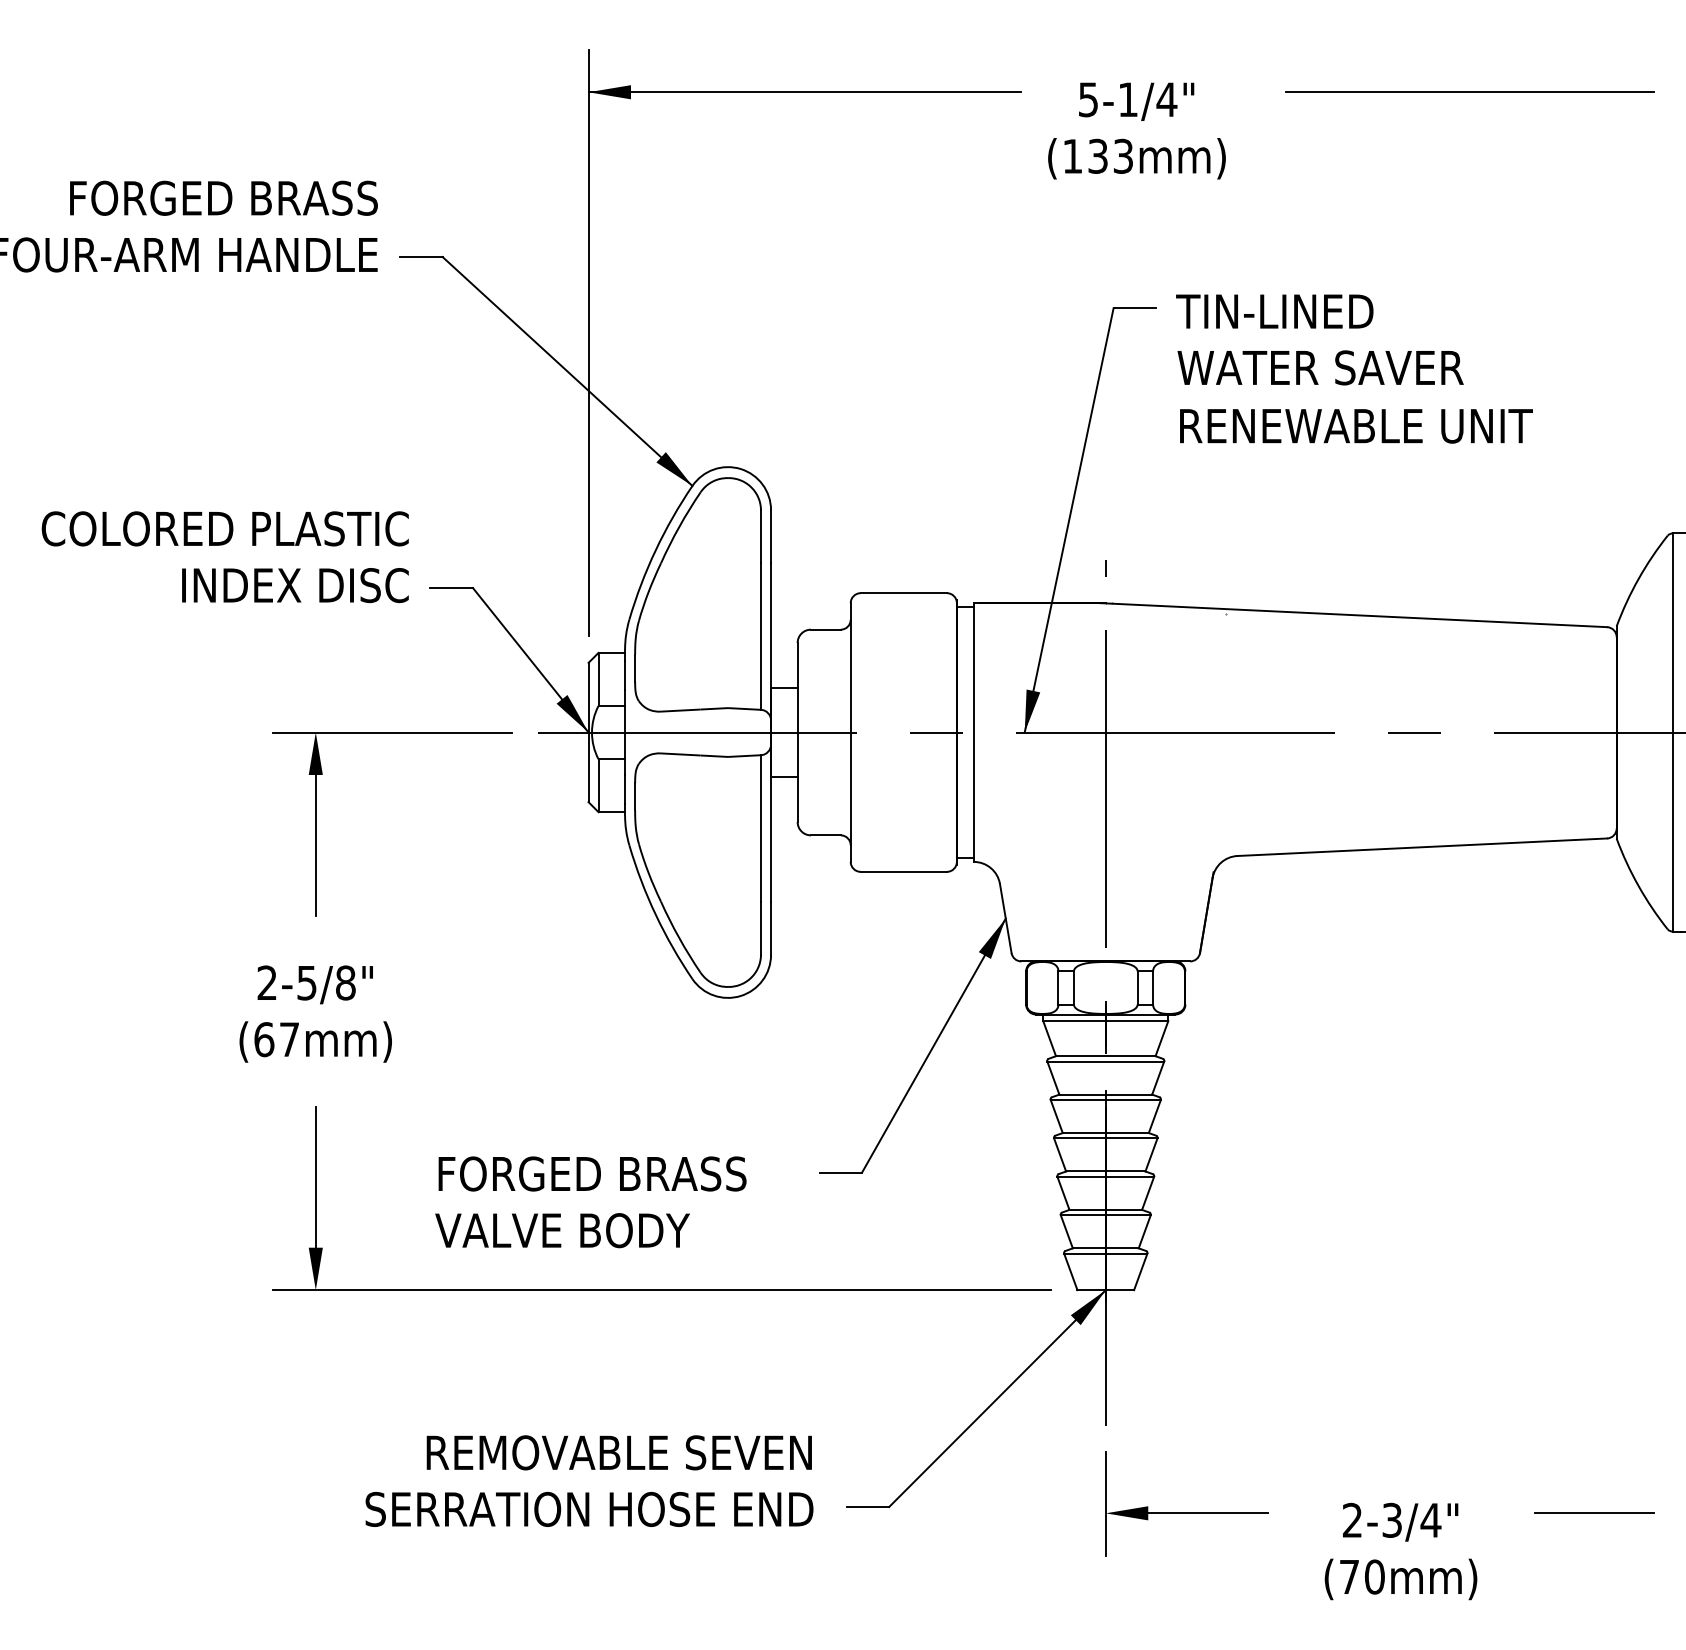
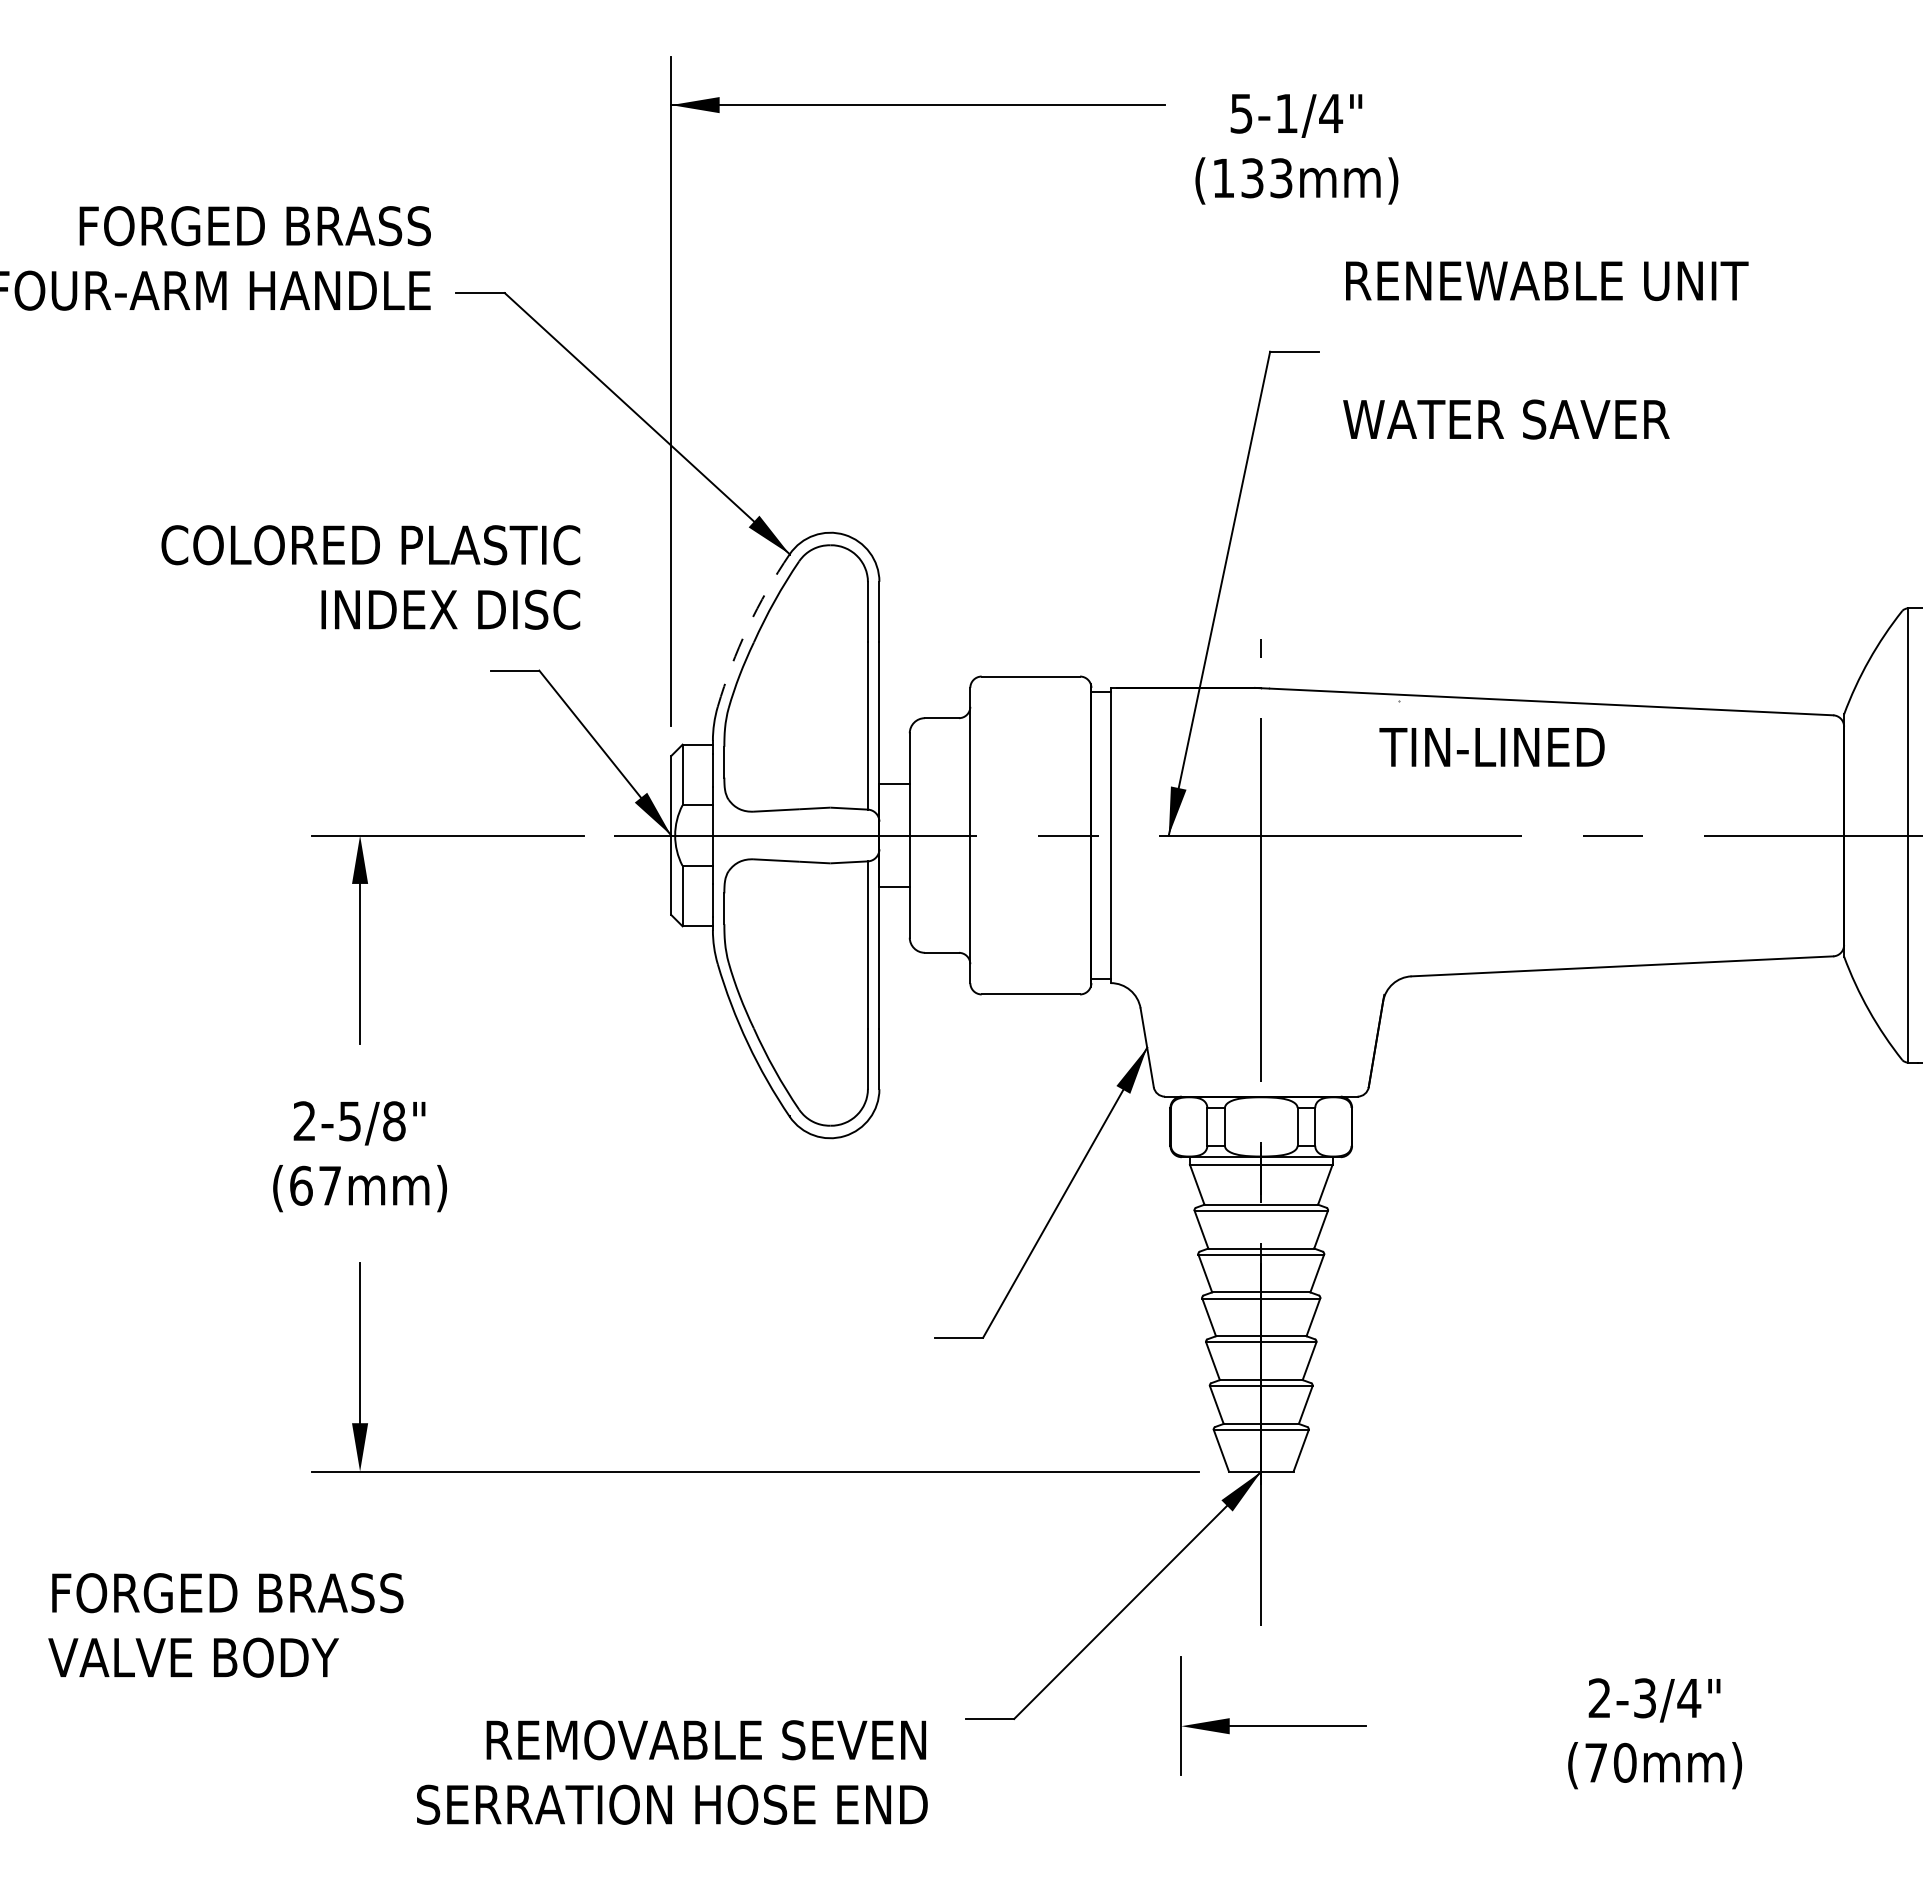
line: (1469, 92) -> (1676, 105), removed
text: (1274, 311) -> (1491, 747), moved
text: (1356, 425) -> (1547, 280), moved
arc: (655, 550) -> (747, 627), solid -> dashed
text: (224, 557) -> (370, 577), moved
text: (590, 1202) -> (225, 1625), moved
text: (589, 1481) -> (672, 1772), moved
part: (1186, 1512) -> (1273, 1725), moved
line: (1594, 1513) -> (1818, 1726), removed
text: (1400, 1551) -> (1654, 1733), moved

